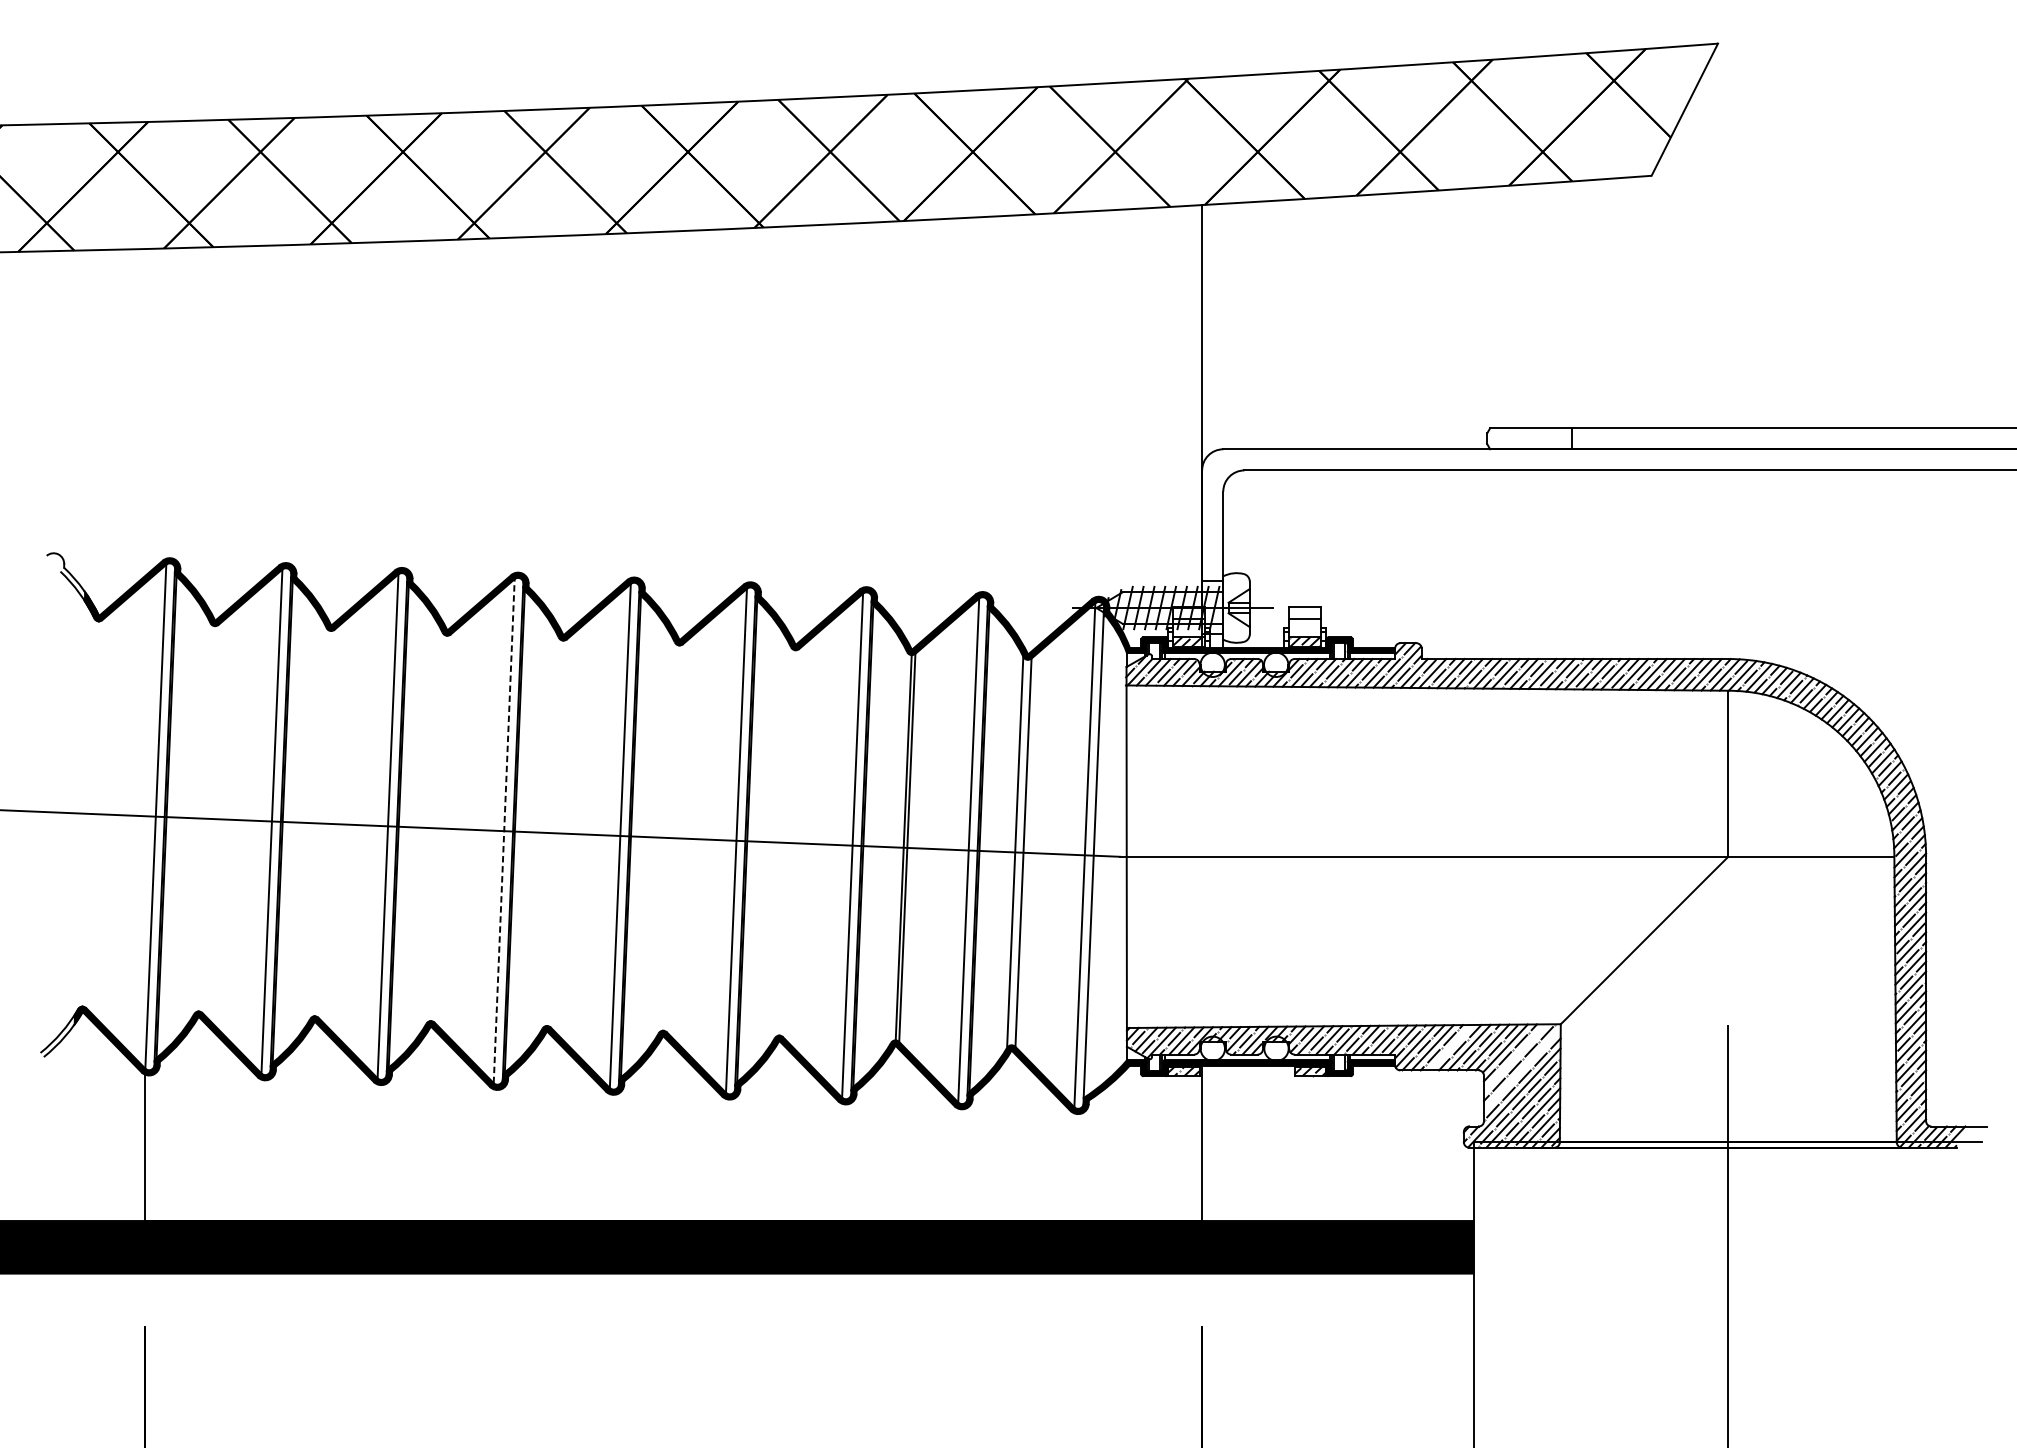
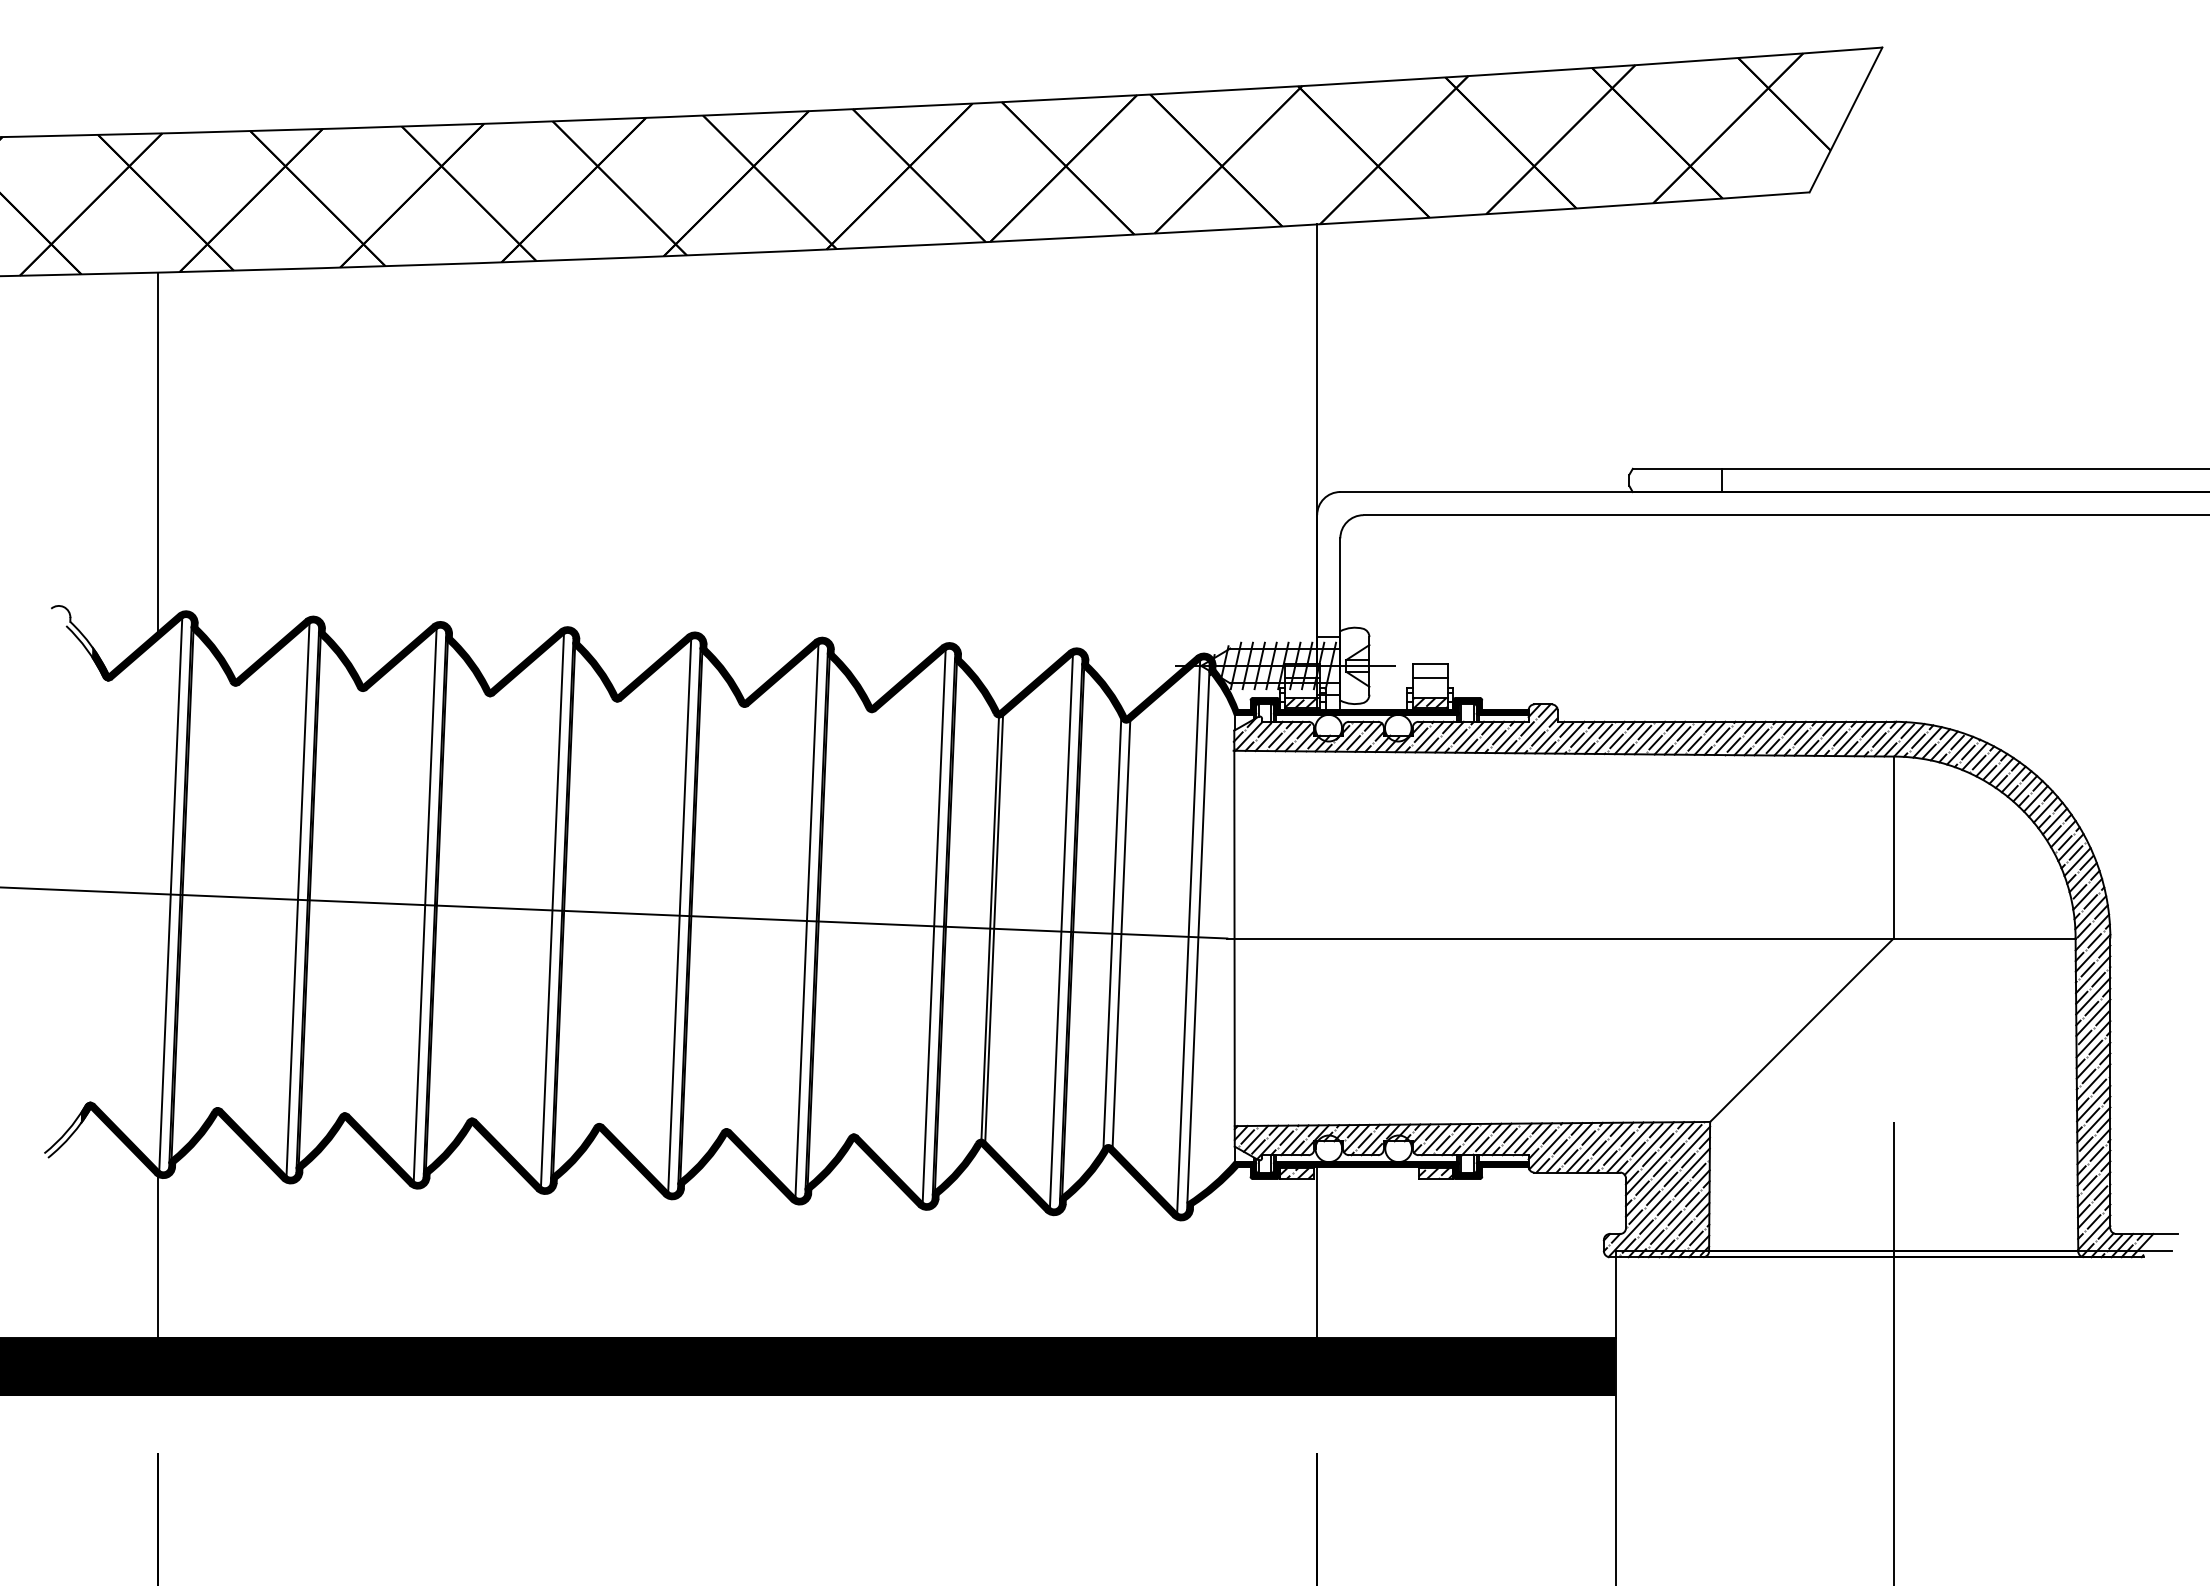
line: (144, 415) -> (158, 455), added
line: (504, 830) -> (552, 909), dashed -> solid
line: (1450, 1047) -> (1589, 1147), added
line: (1514, 1057) -> (1659, 1158), added
line: (1521, 1069) -> (1667, 1171), added

